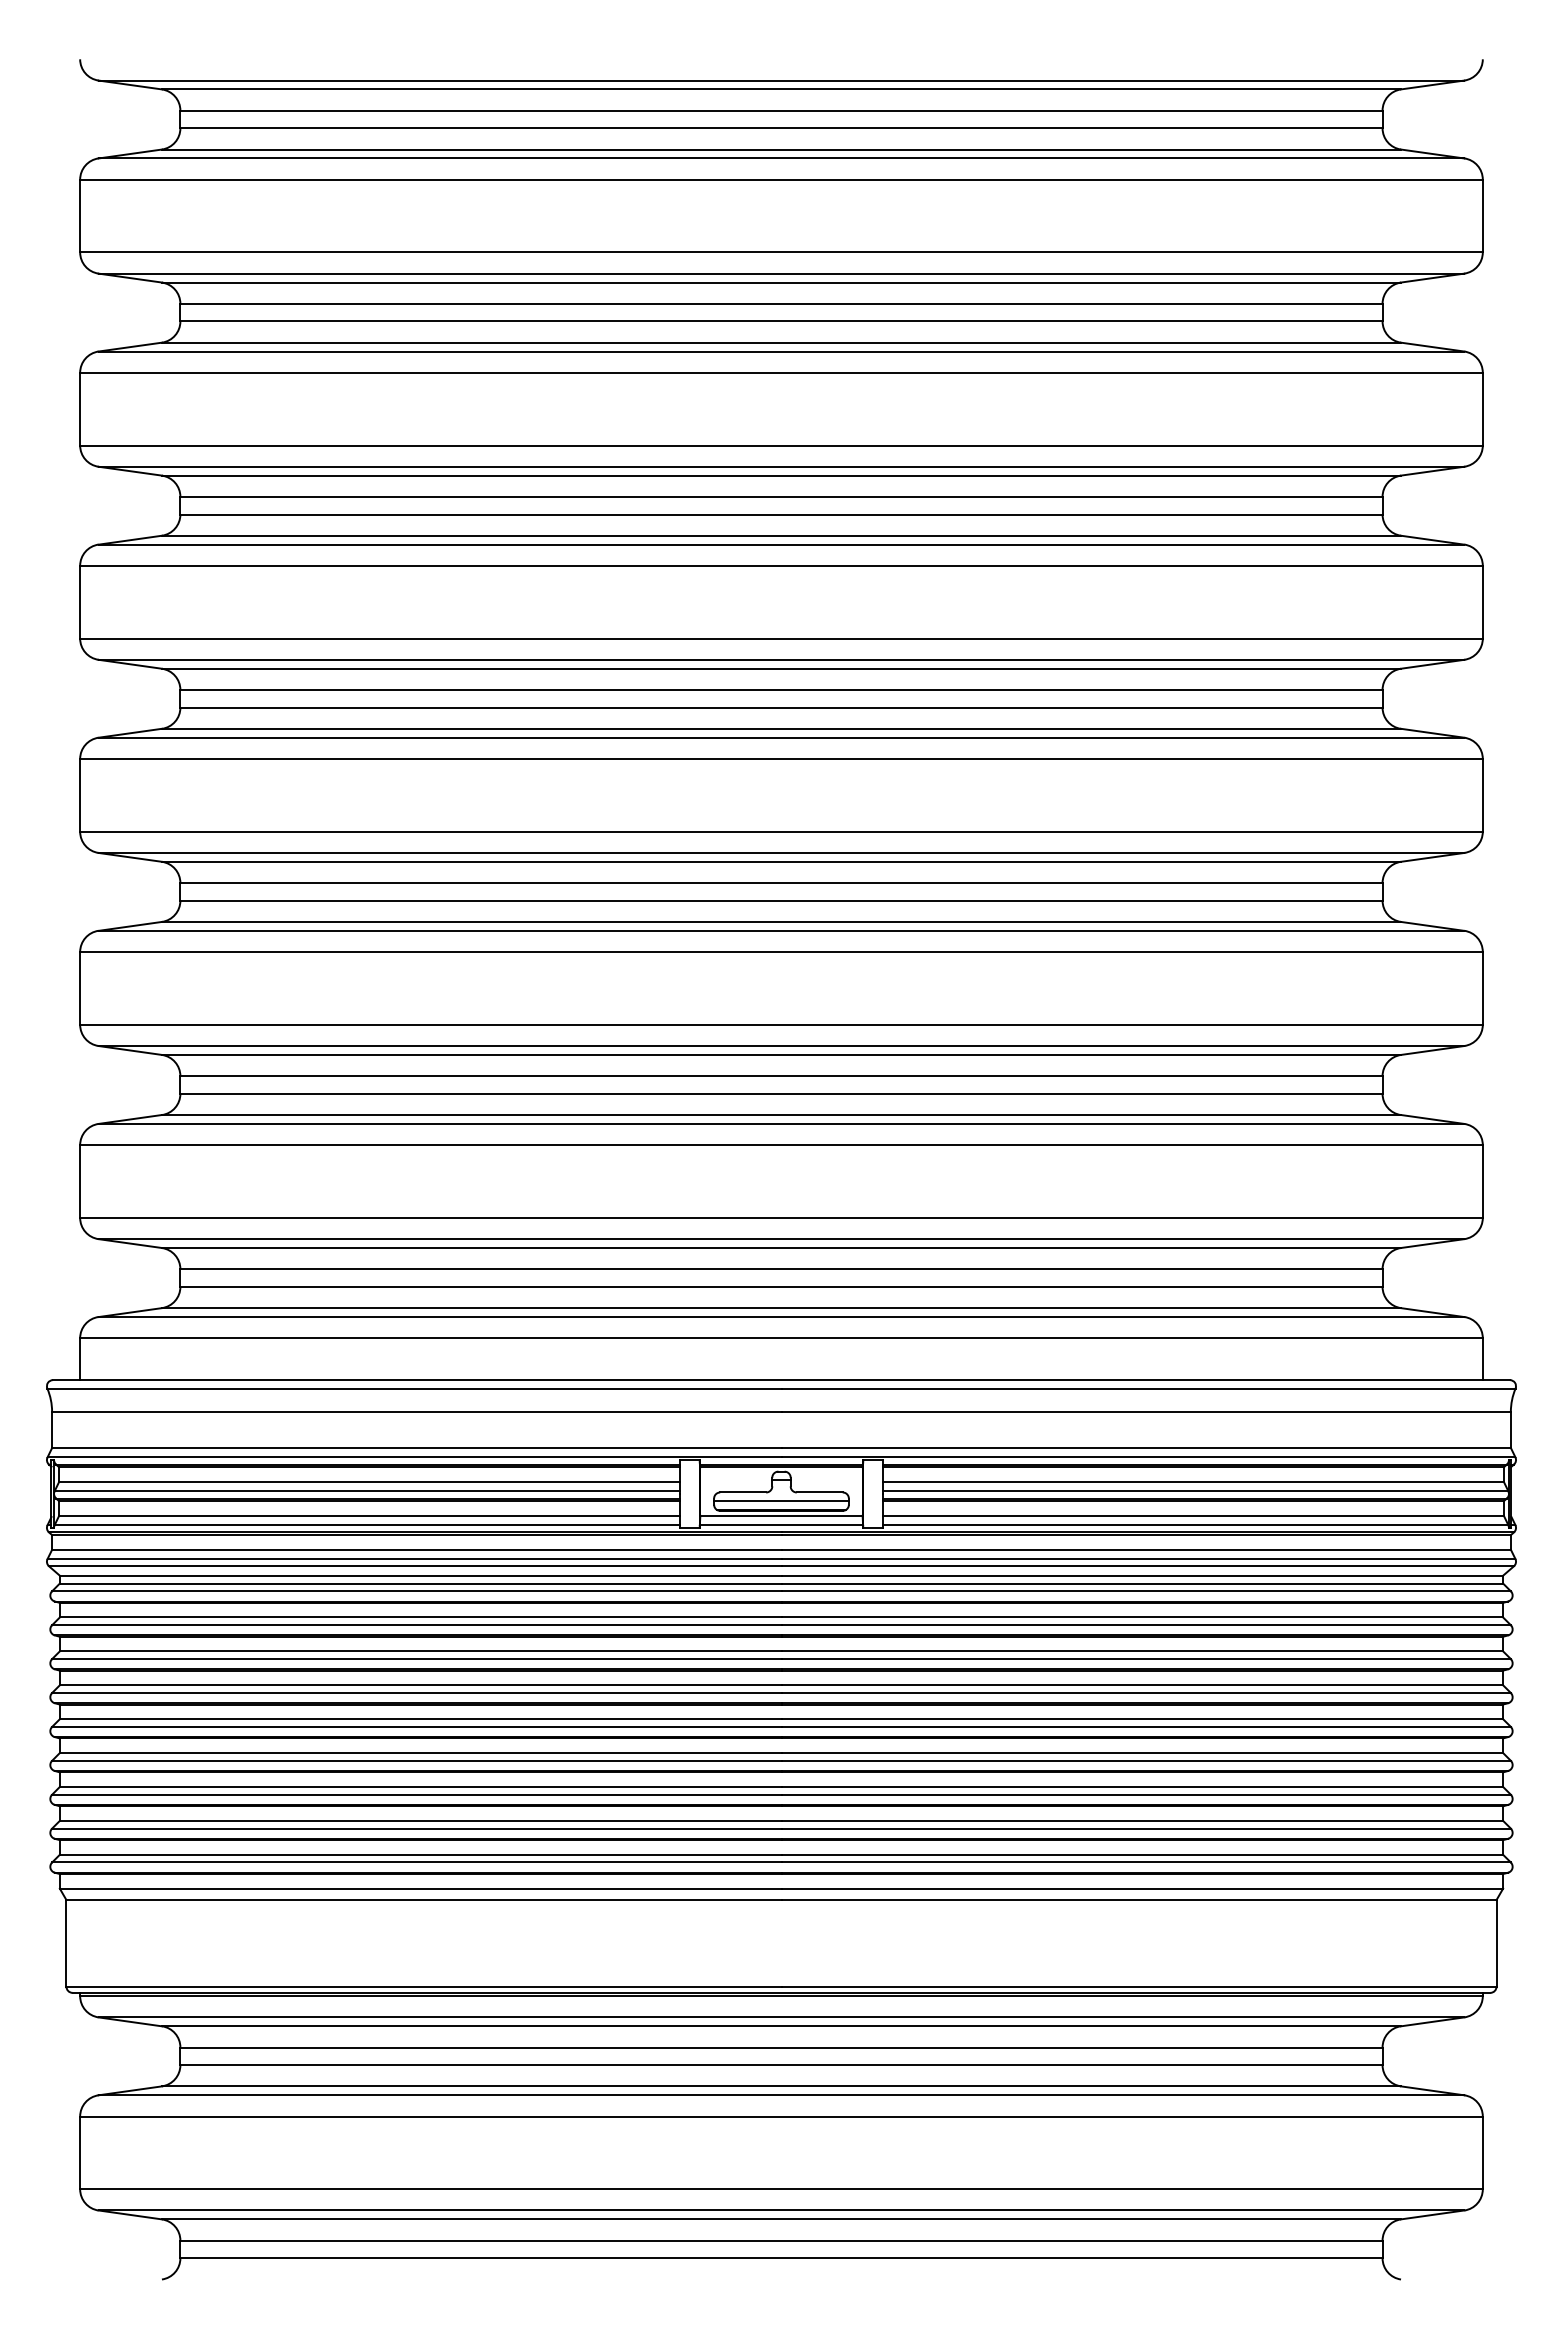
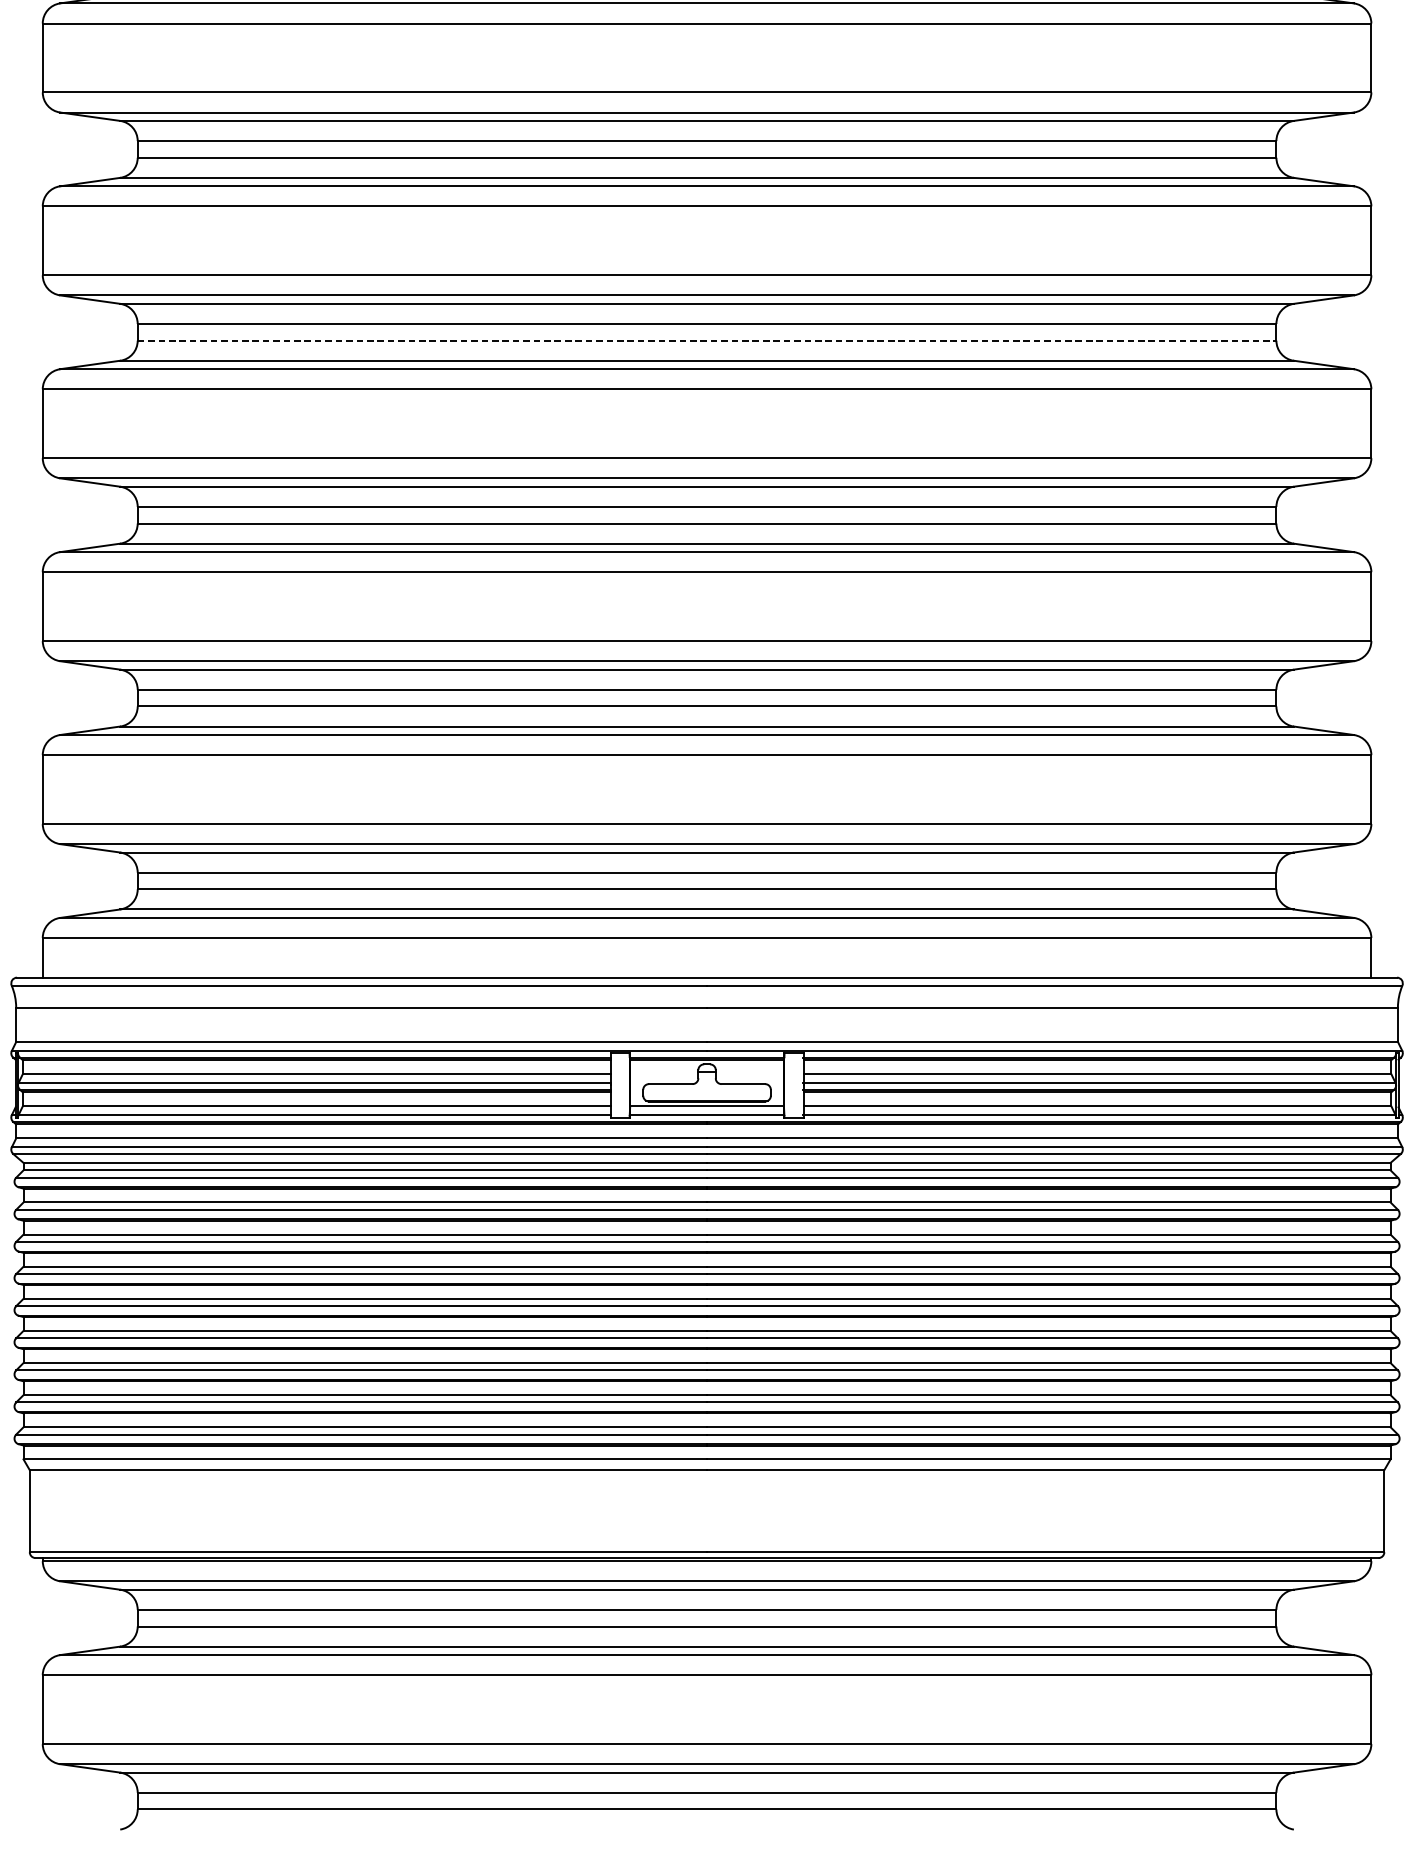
line: (781, 707) -> (707, 340), solid -> dashed
line: (781, 1501) -> (707, 1092), removed

